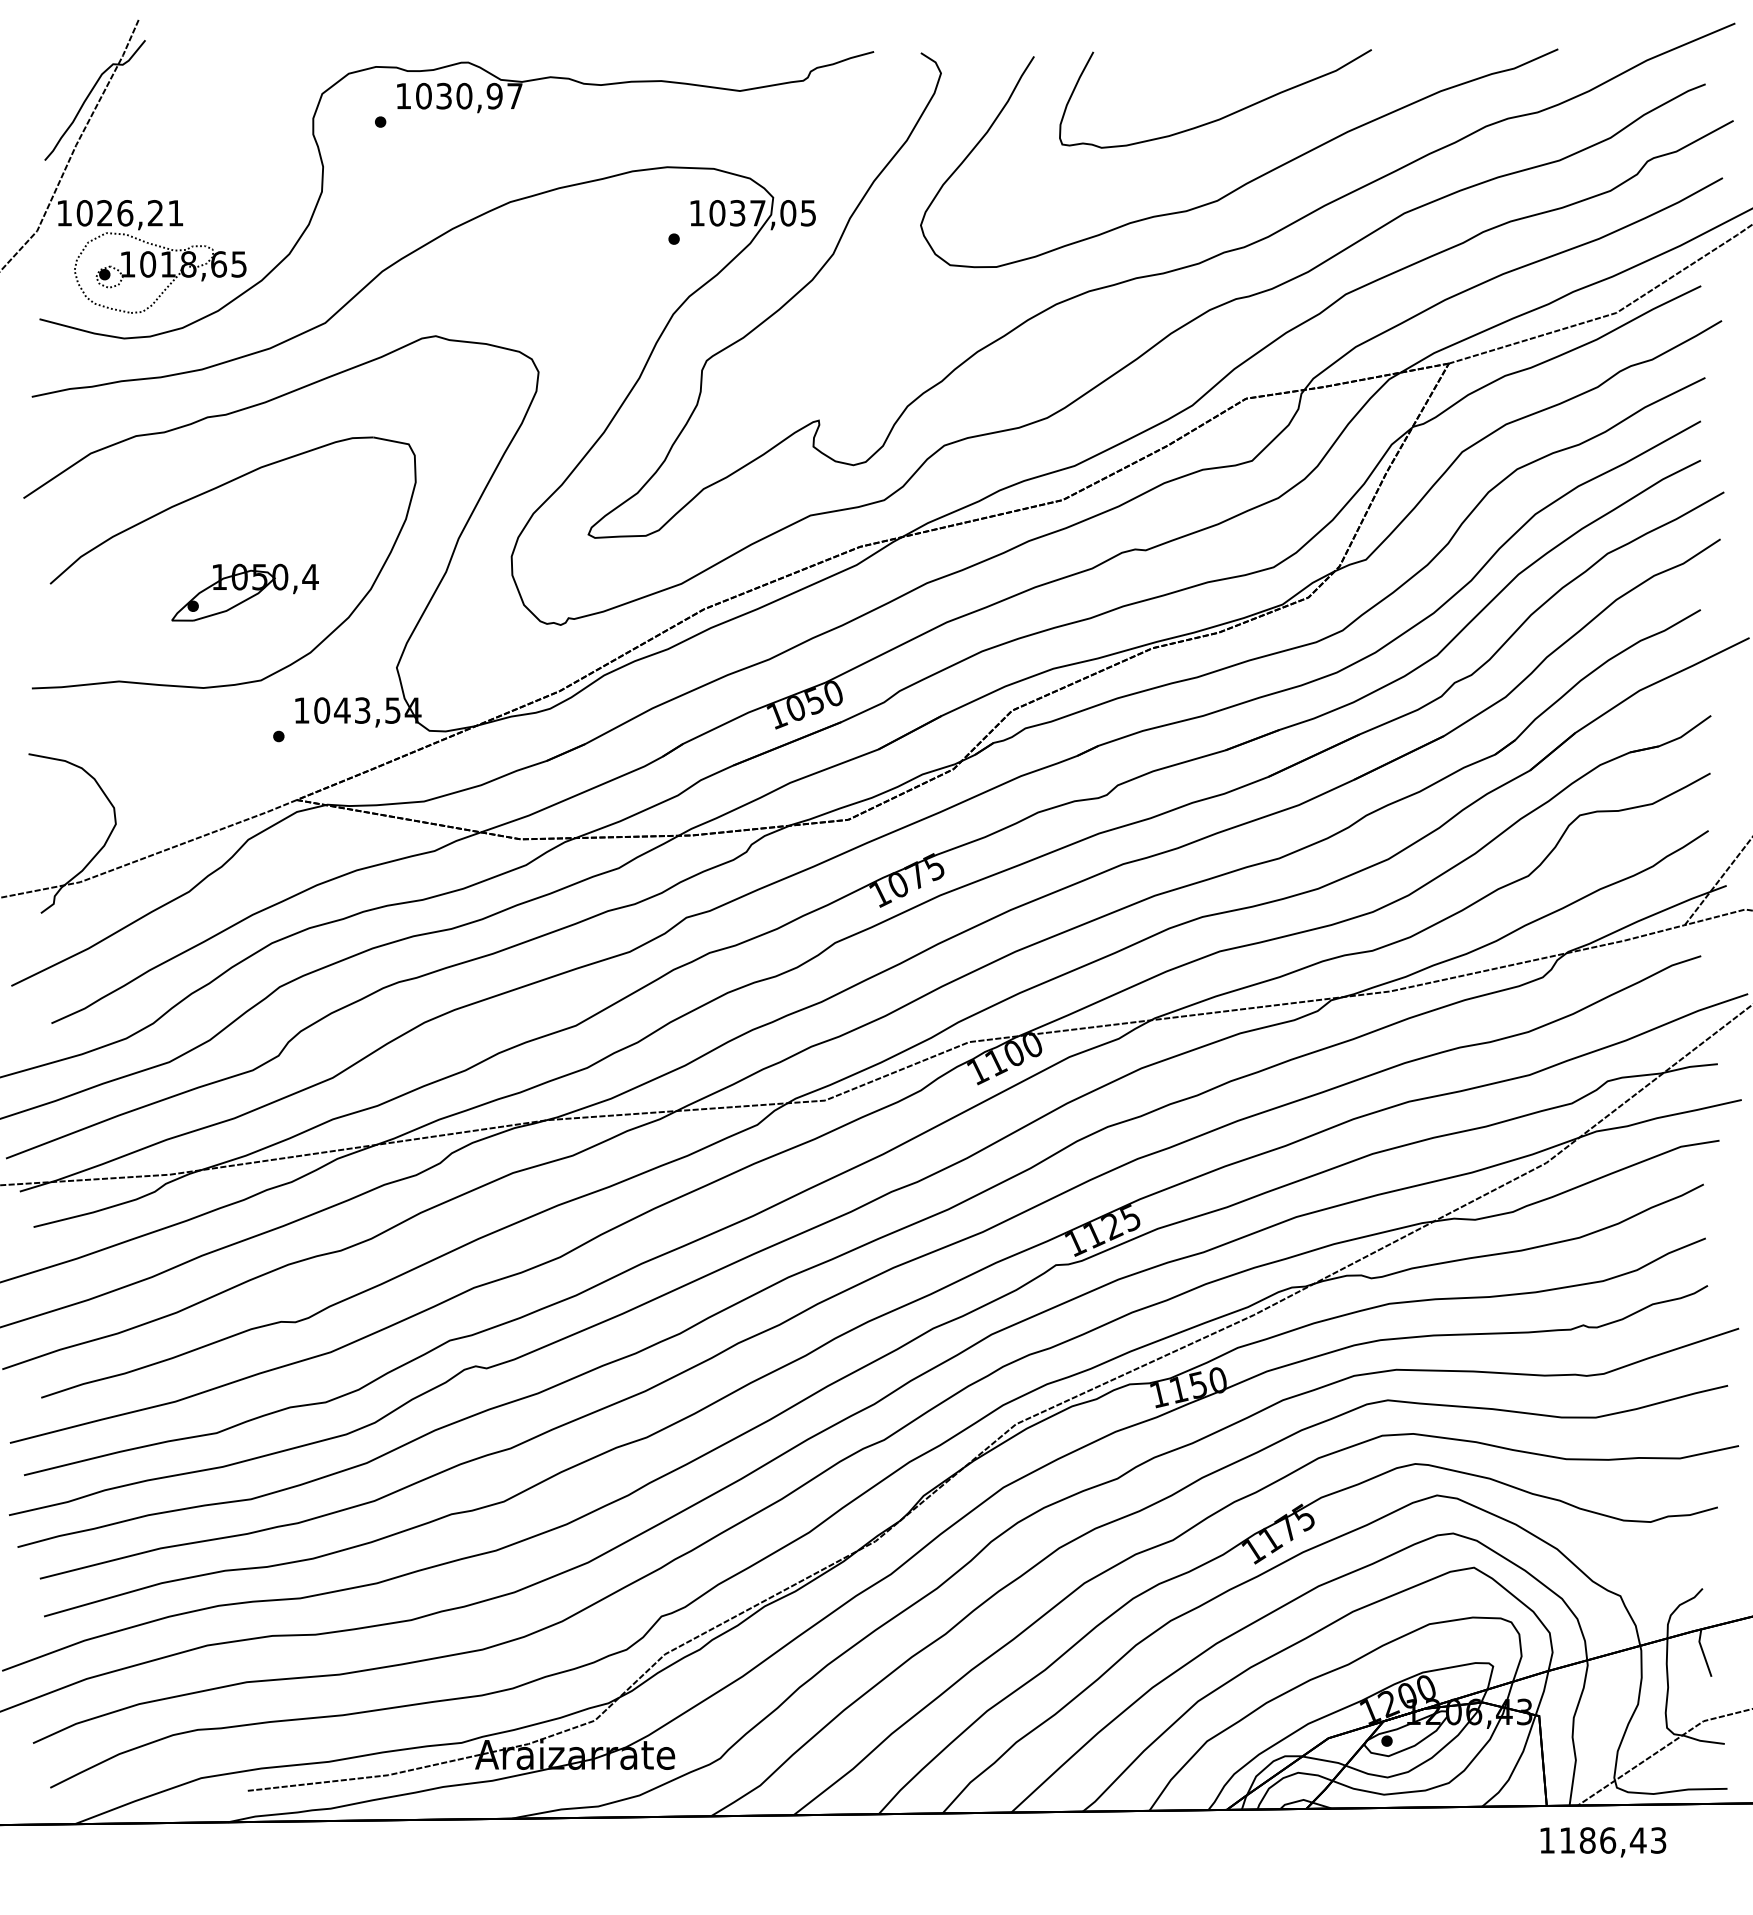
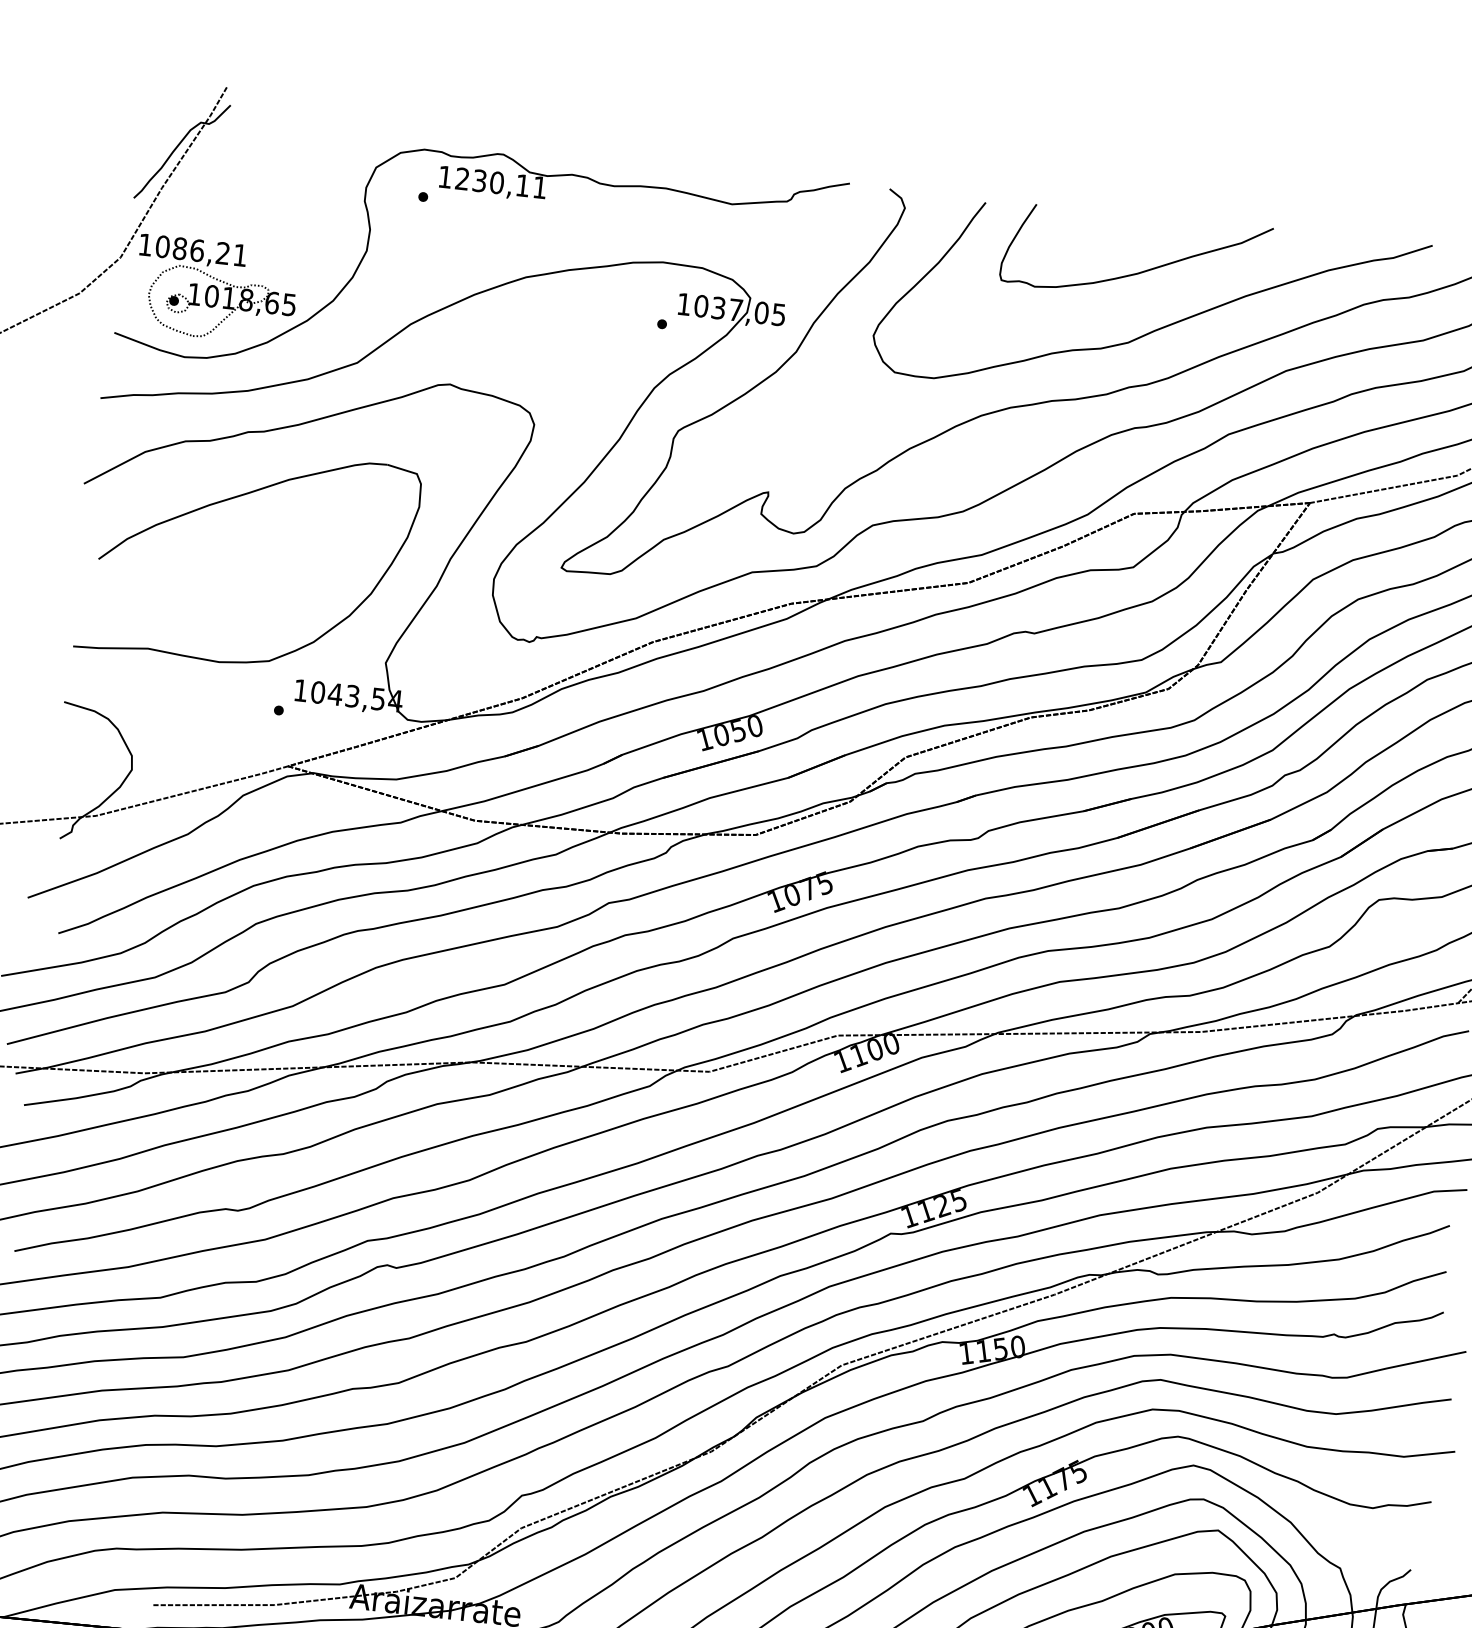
text: (469, 95) -> (501, 182), 1030,97 -> 1230,11
text: (104, 213) -> (179, 248), 1026,21 -> 1086,21
part: (244, 592) -> (263, 584), removed

